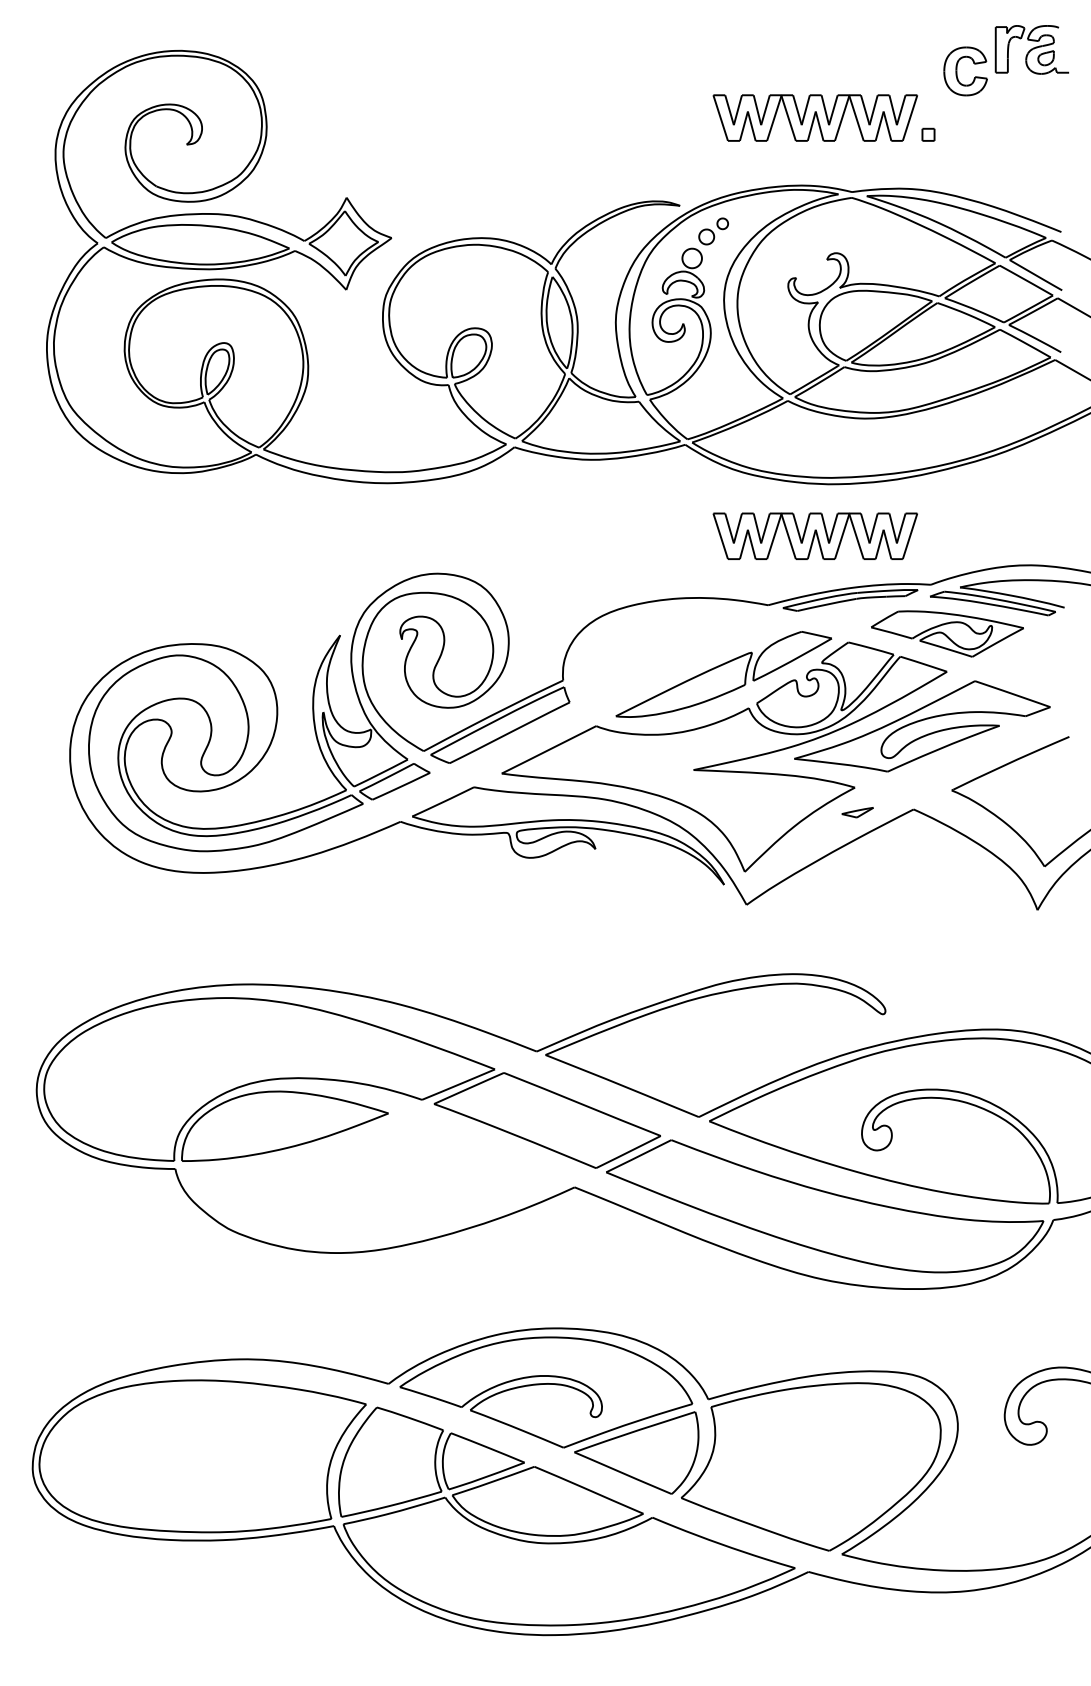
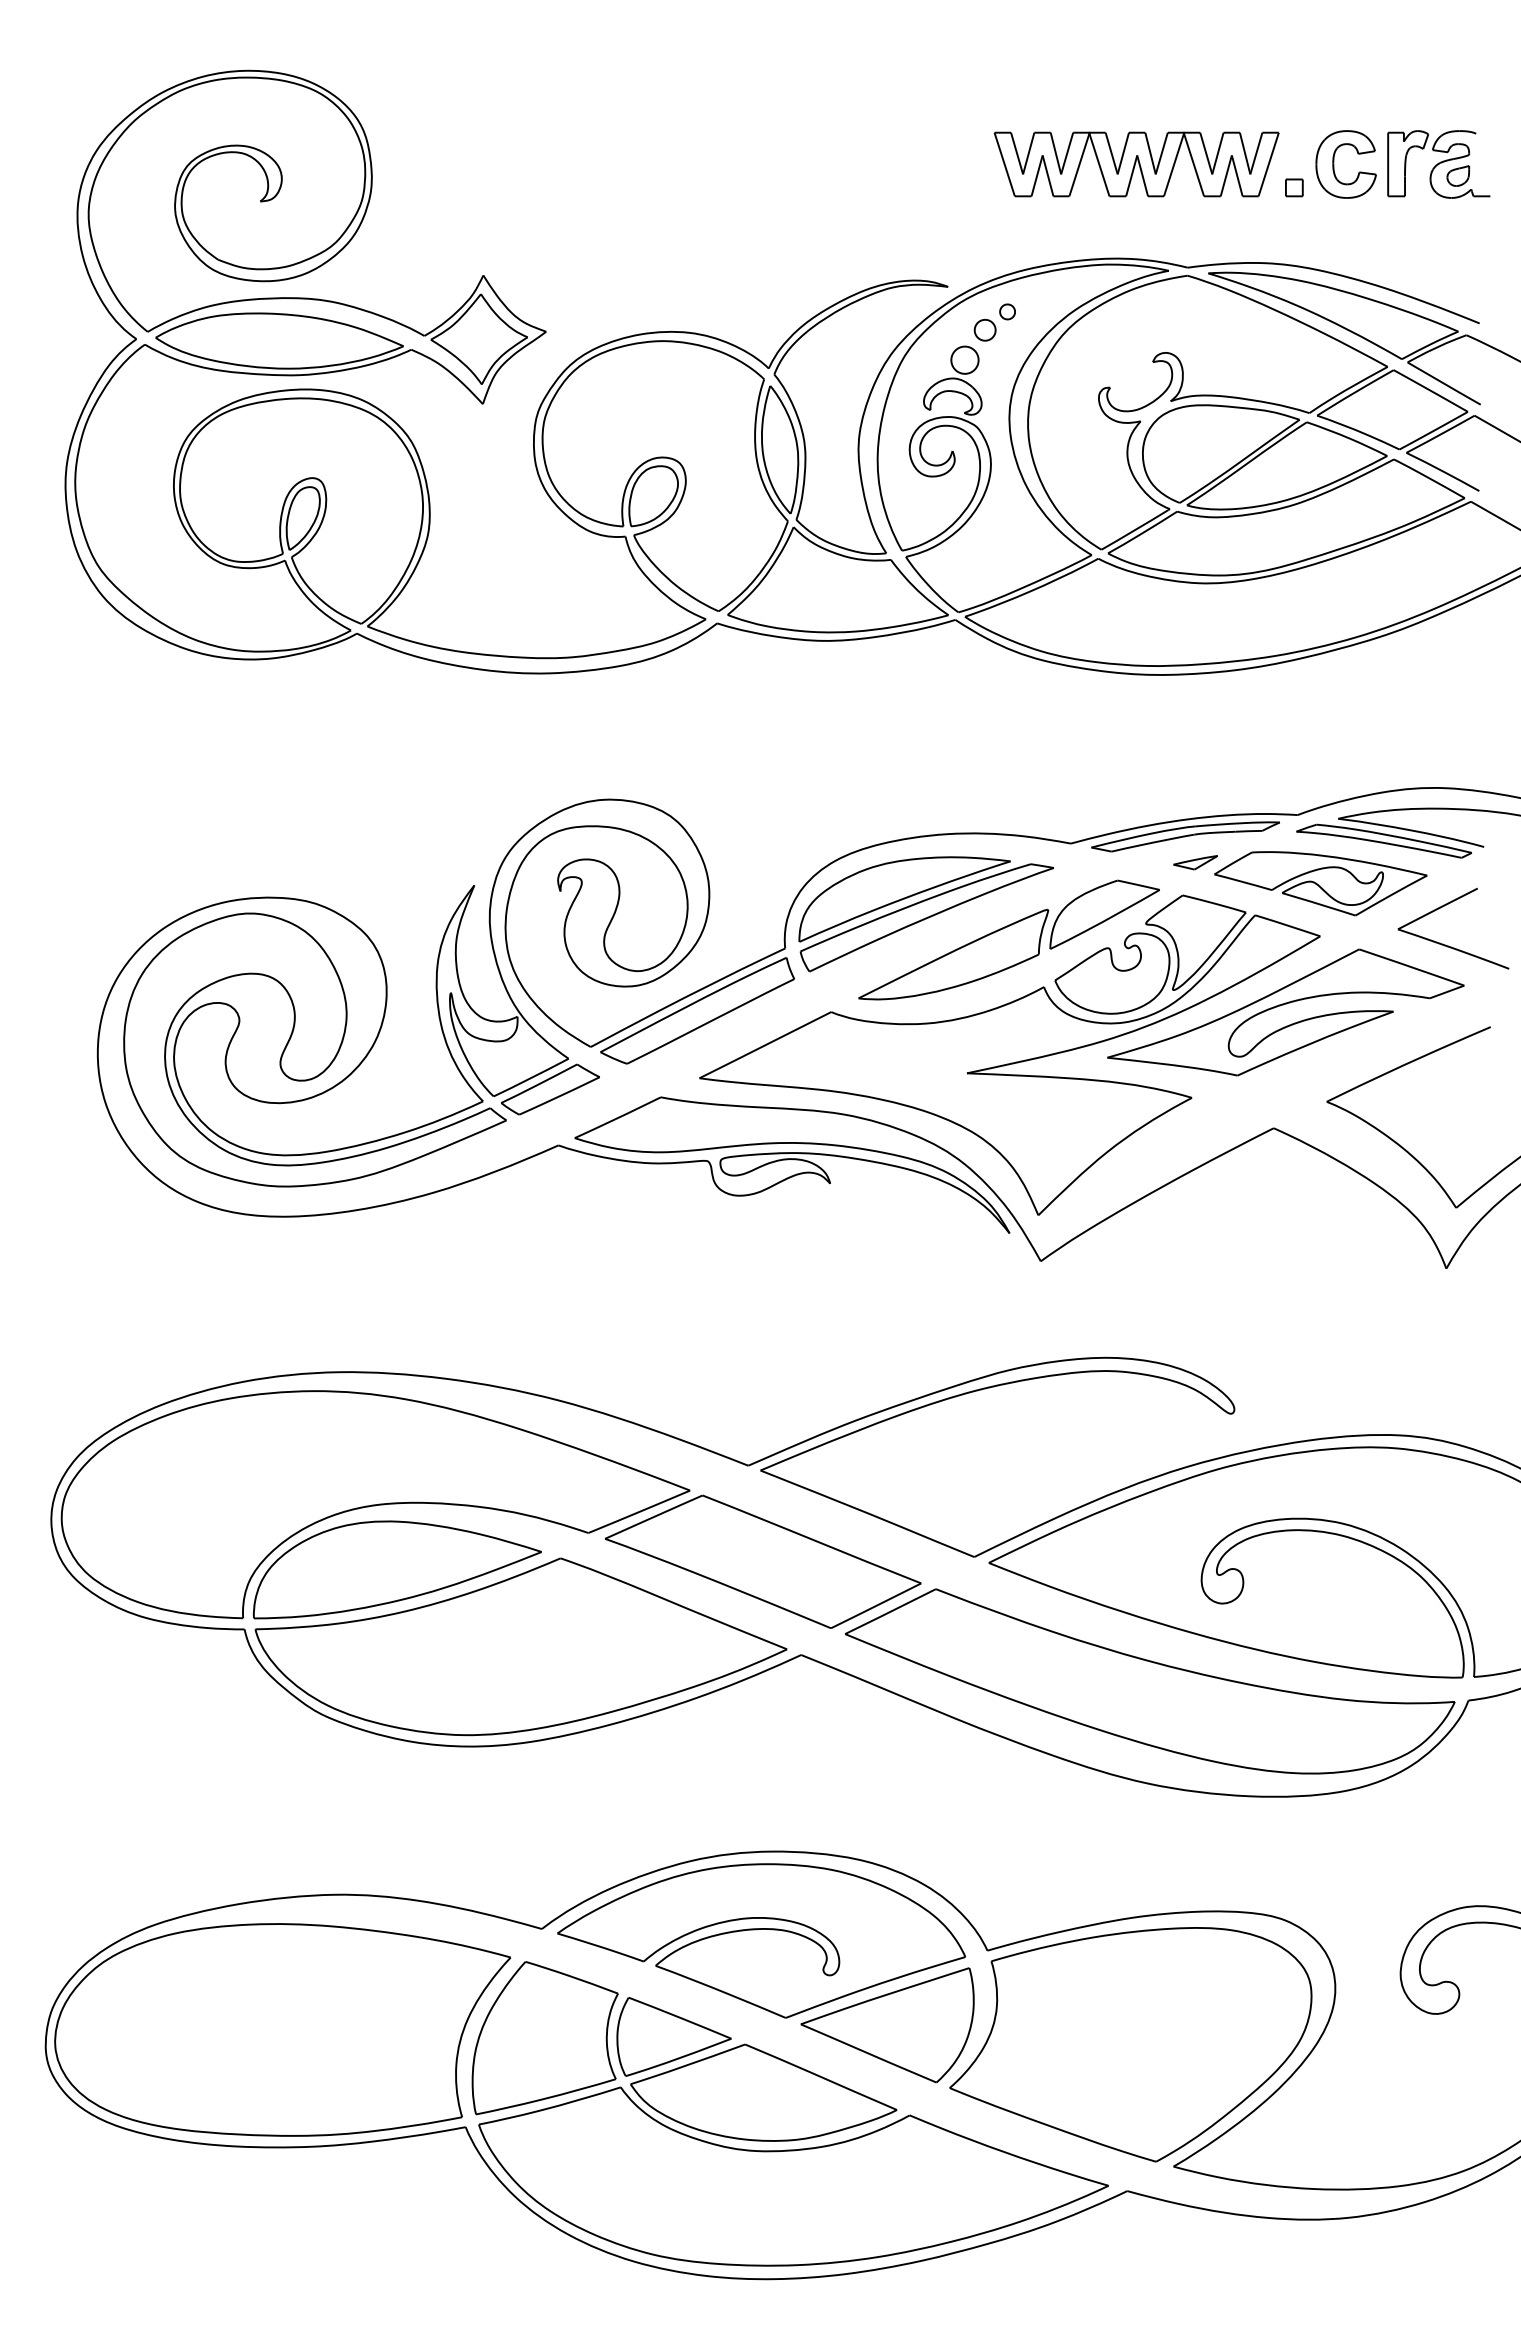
part: (1031, 49) -> (1438, 164), moved
part: (957, 71) -> (1334, 164), moved
part: (815, 536) -> (1136, 747), removed
part: (663, 656) -> (925, 914), added
part: (1039, 678) -> (1448, 945), added
part: (857, 812) -> (1195, 862), moved
part: (373, 1181) -> (520, 1646), added

